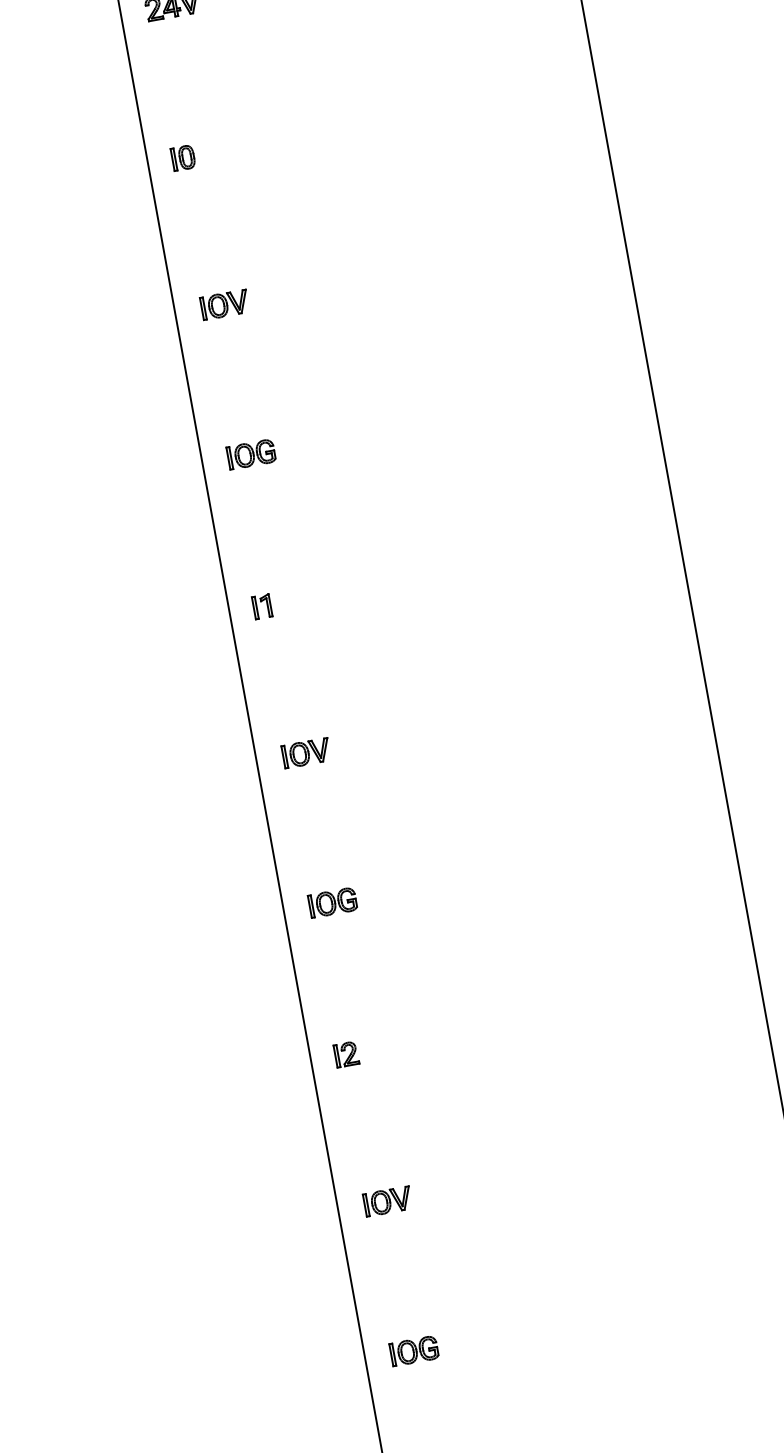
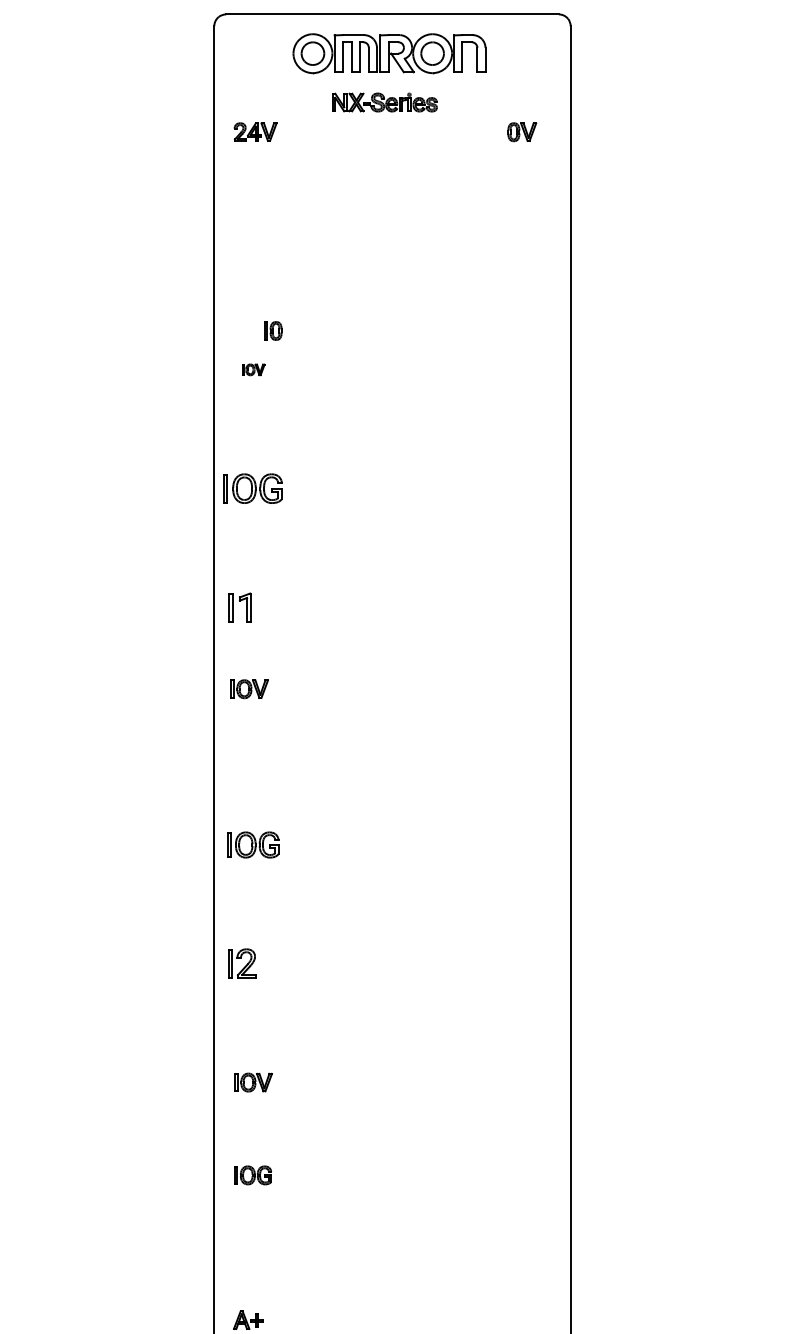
part: (183, 157) -> (273, 330), moved
part: (224, 304) -> (253, 369), size x0.6
part: (251, 454) -> (253, 488), size x1.6
part: (262, 605) -> (240, 606), size x1.6
part: (306, 753) -> (249, 689), moved
part: (331, 902) -> (252, 844), size x1.4
part: (346, 1054) -> (242, 963), size x1.6
part: (413, 1351) -> (252, 1175), moved

